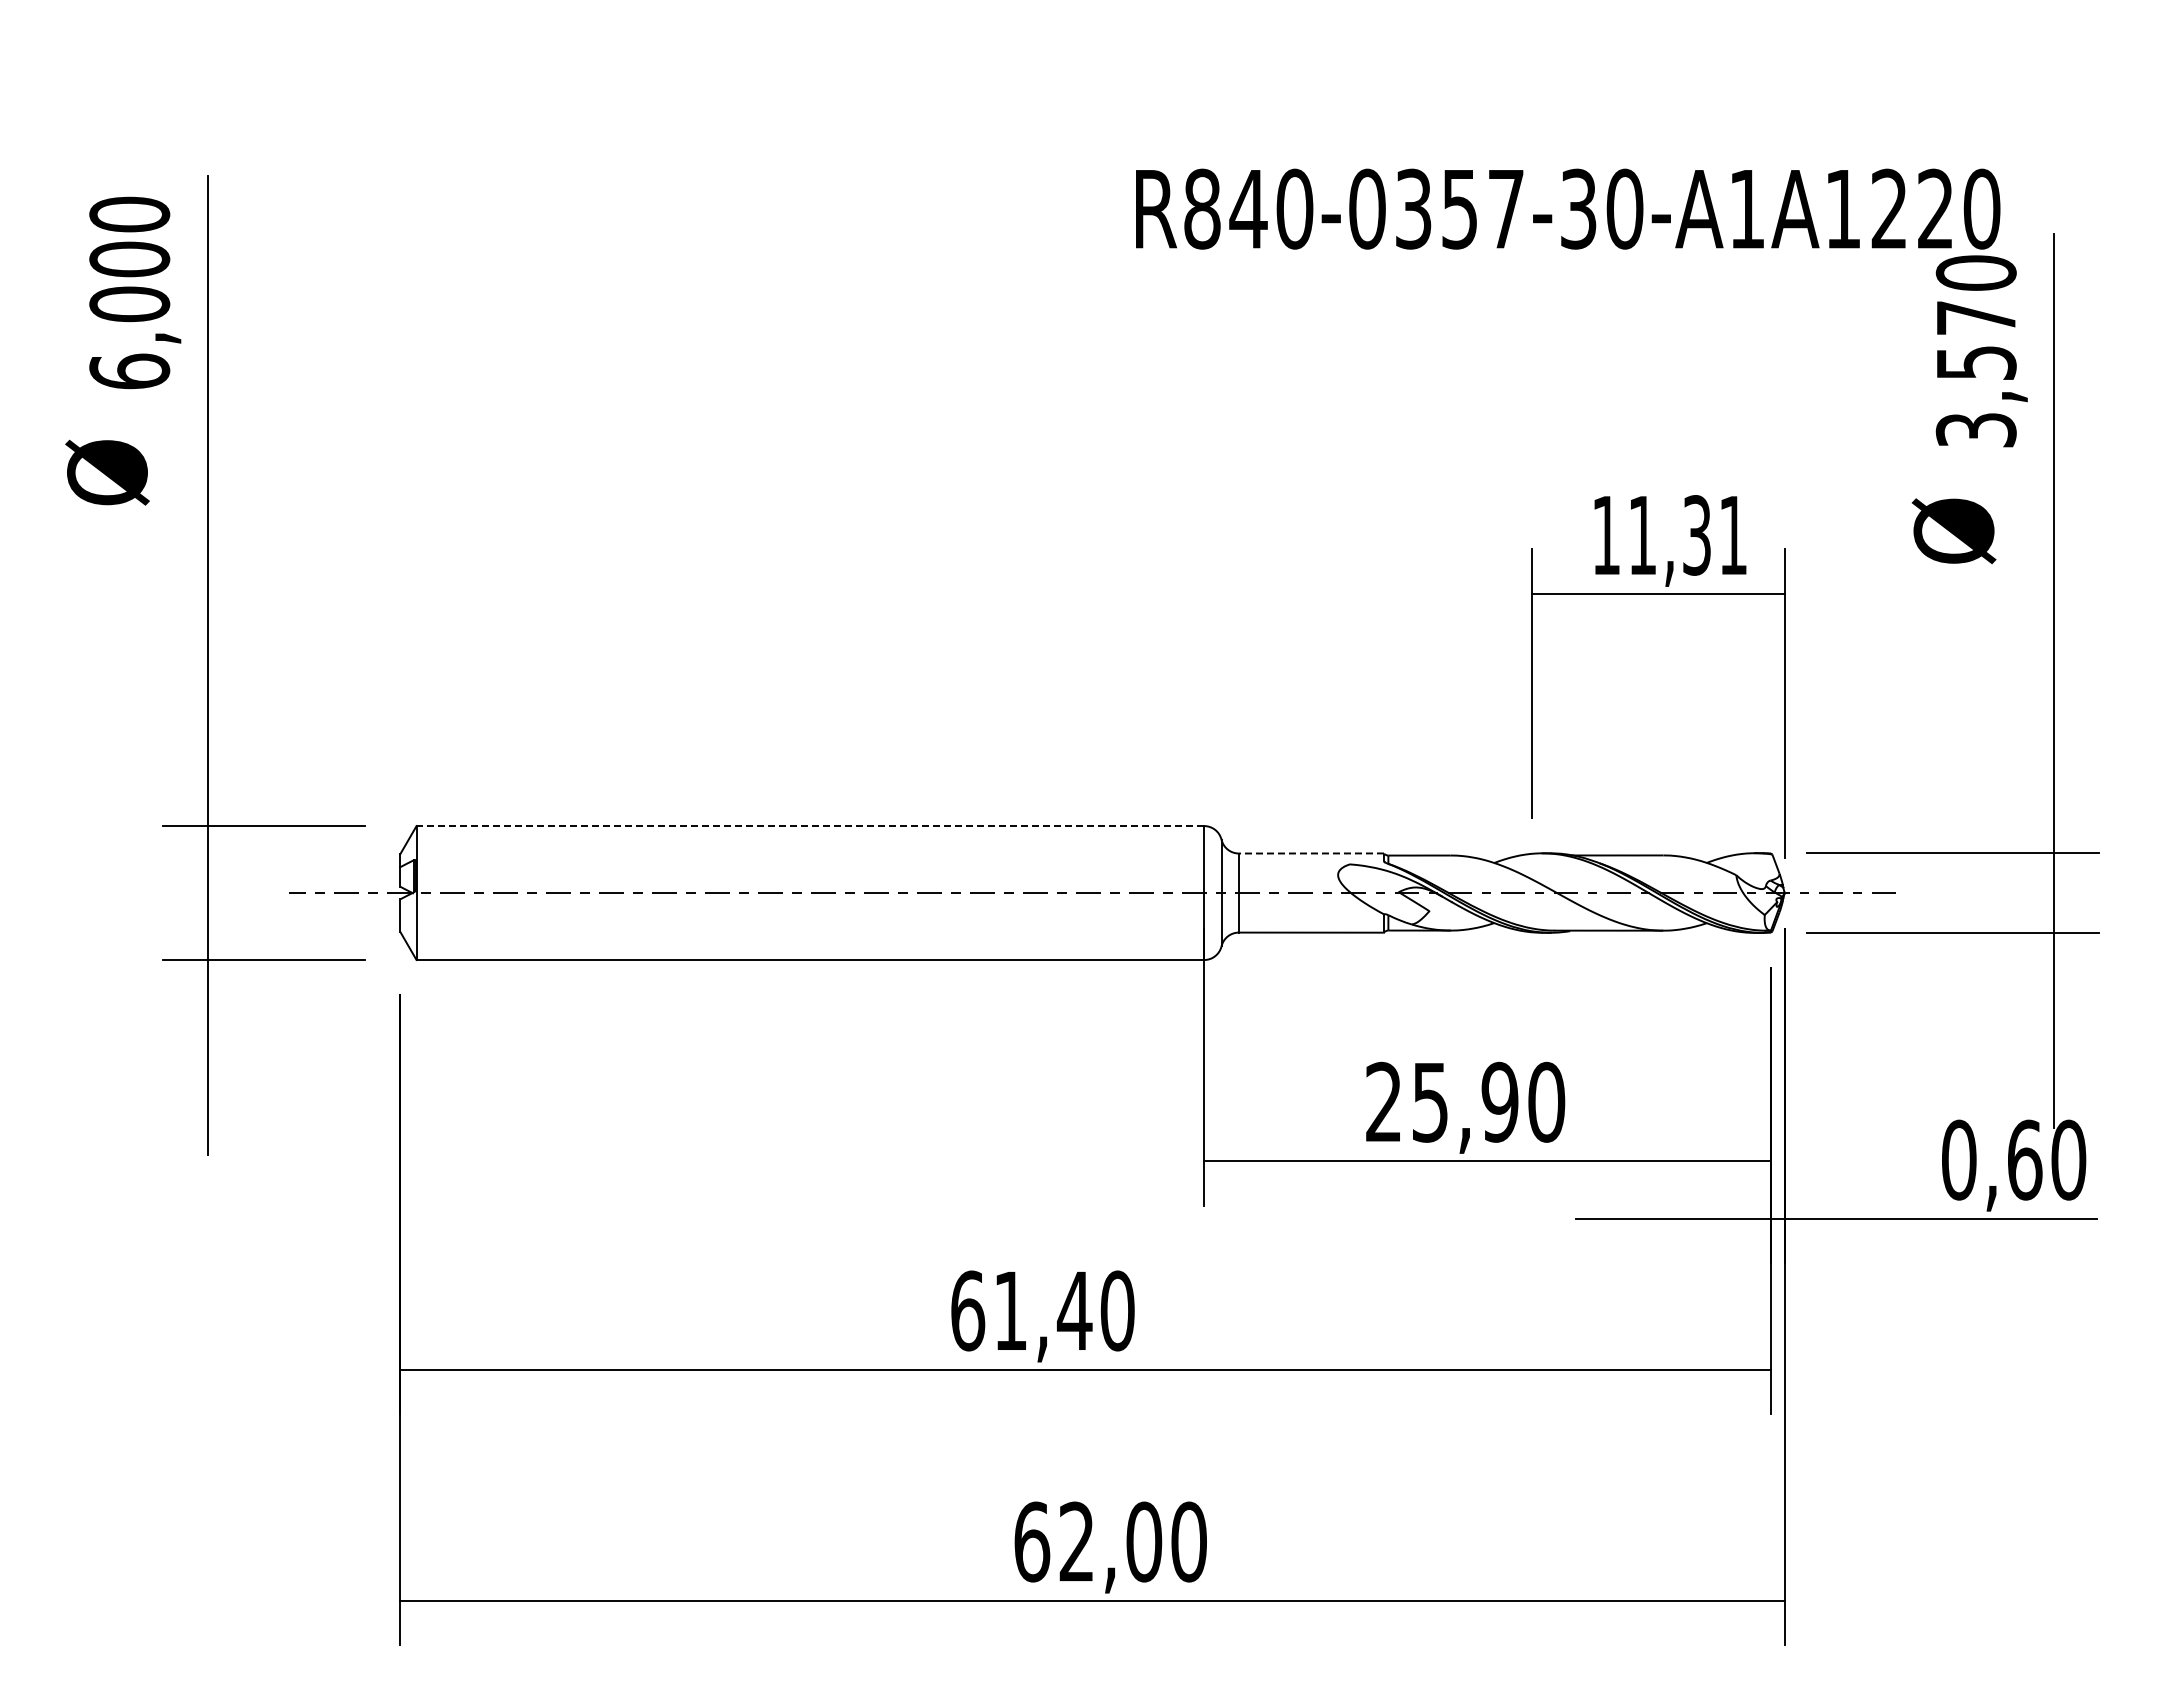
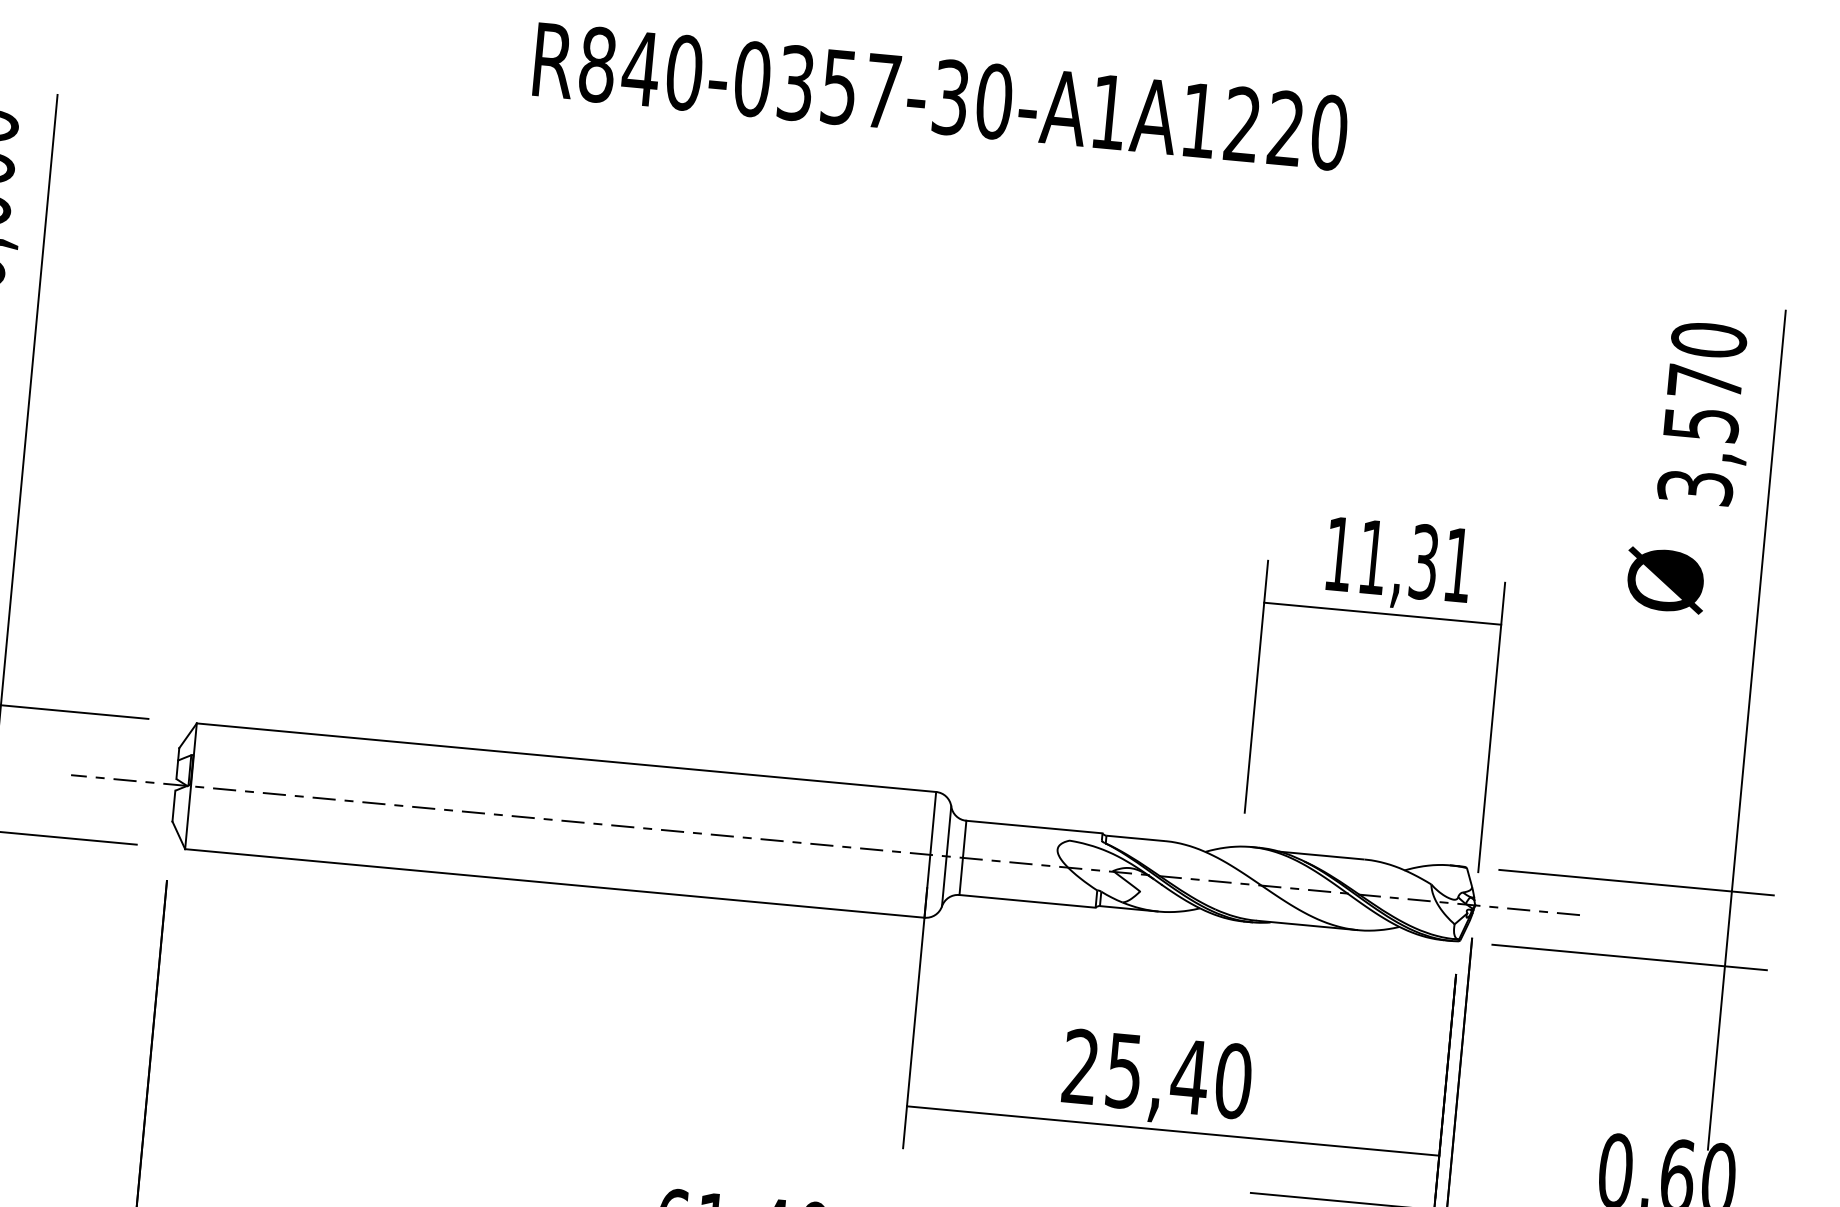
text: (1568, 208) -> (941, 96), moved
line: (810, 826) -> (566, 758), dashed -> solid
line: (1311, 853) -> (1034, 827), dashed -> solid
text: (1499, 1101) -> (1189, 1076), 25,90 -> 25,40

